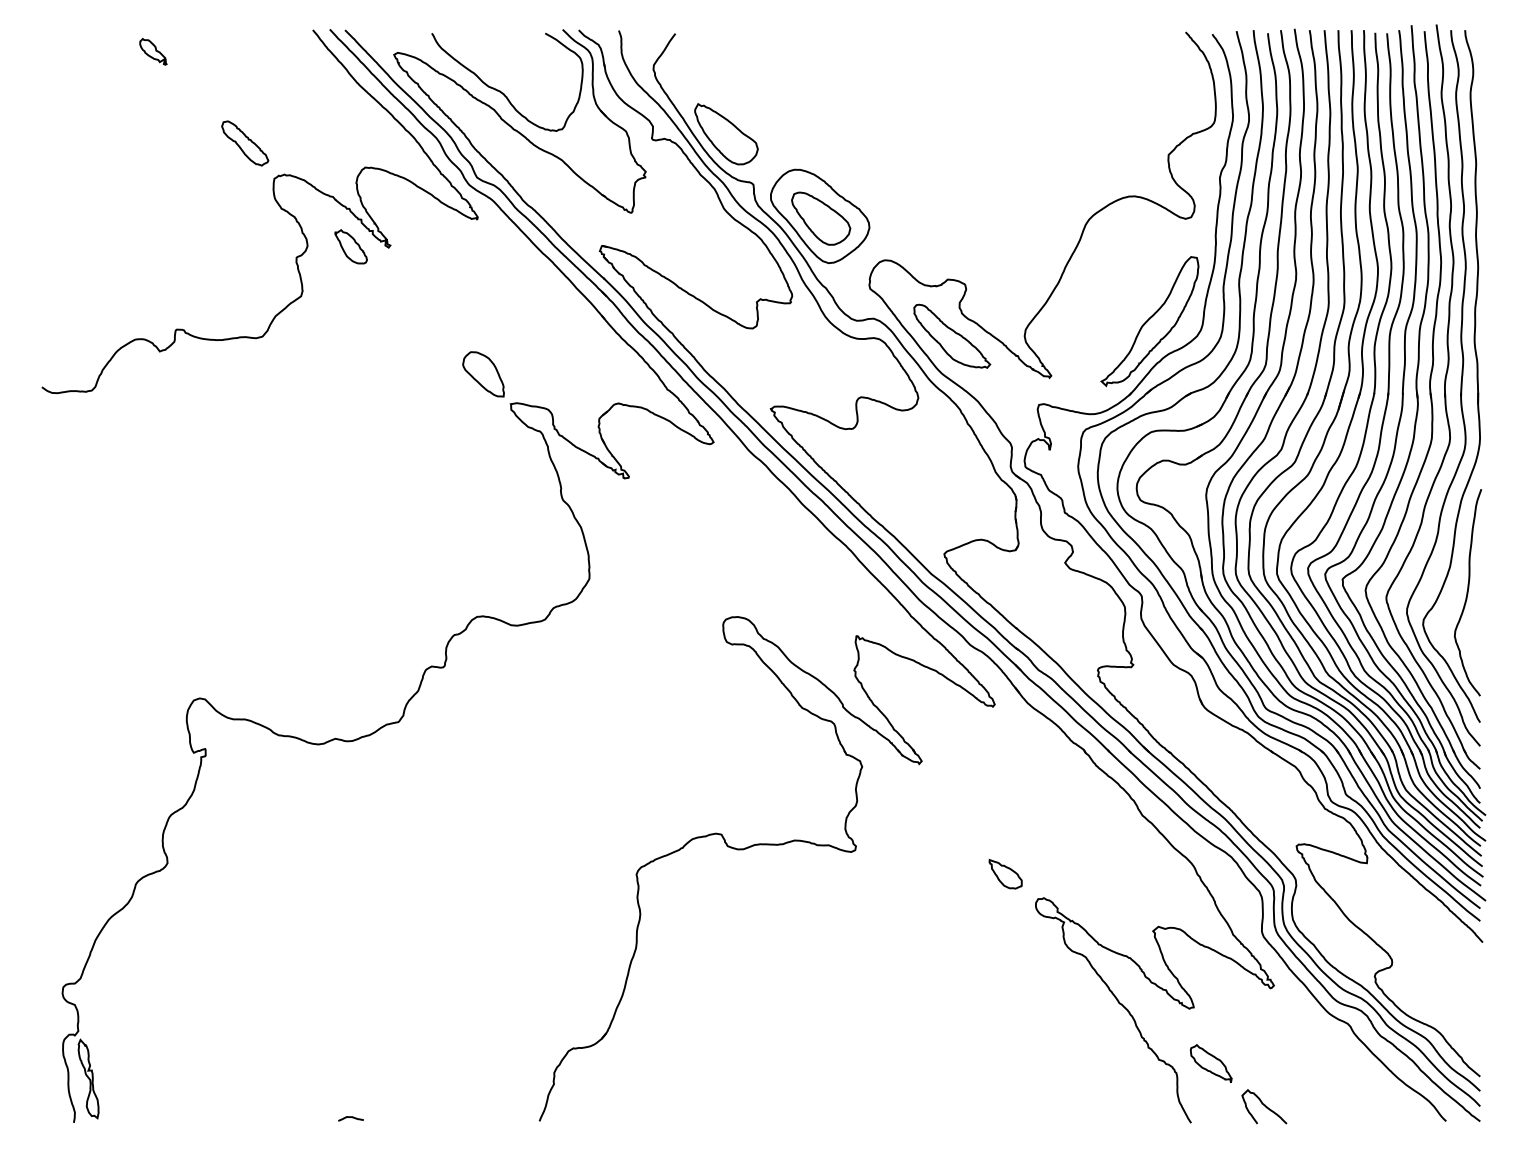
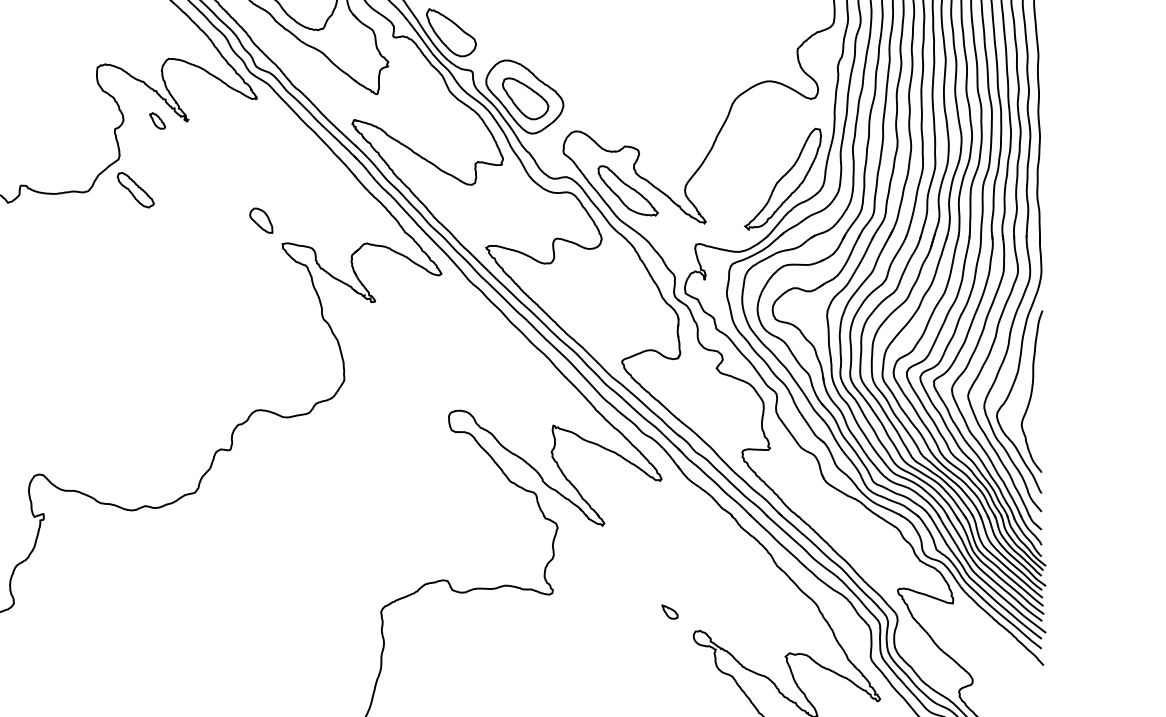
part: (245, 143) -> (136, 190), moved
part: (350, 246) -> (157, 120), size x0.6
part: (483, 374) -> (261, 220), size x0.7
part: (1005, 874) -> (669, 612), size x0.6

